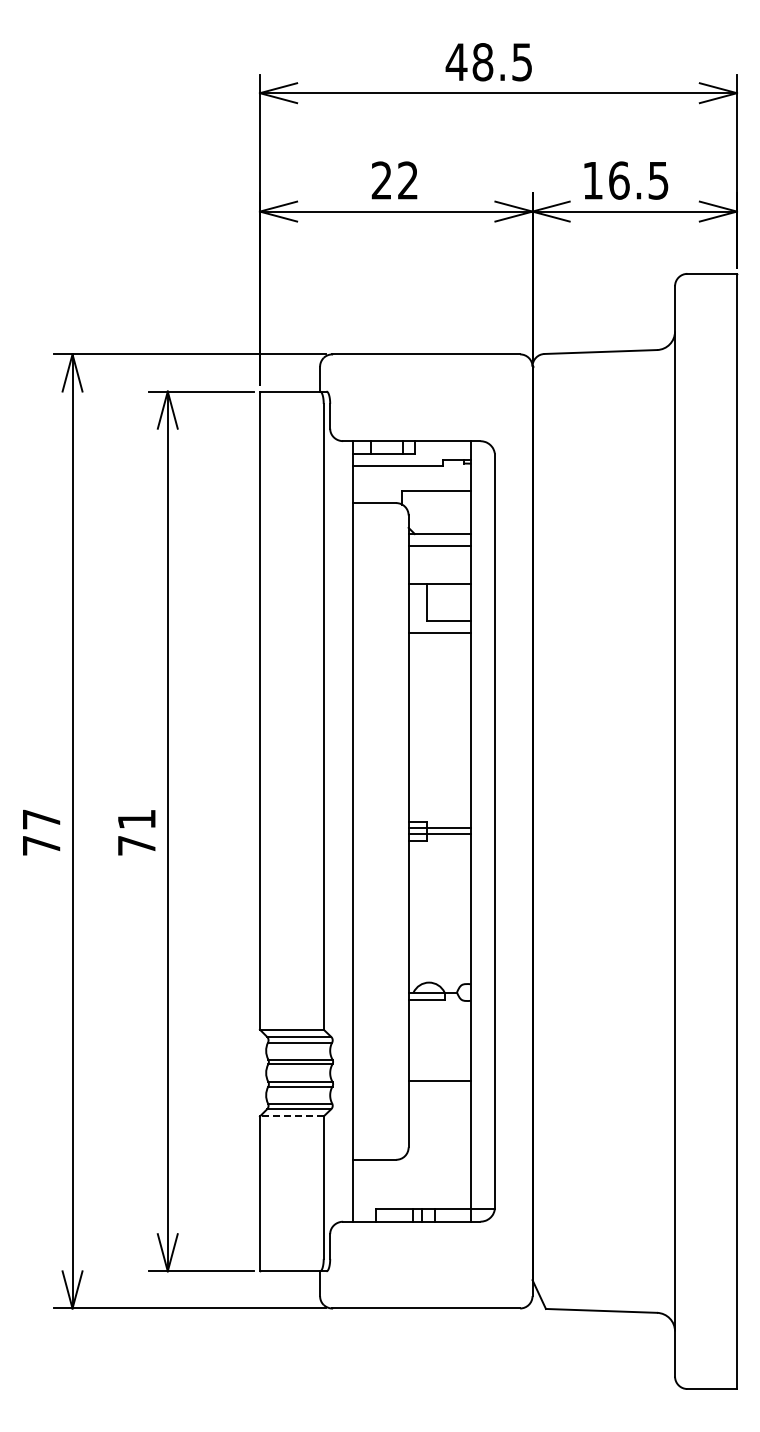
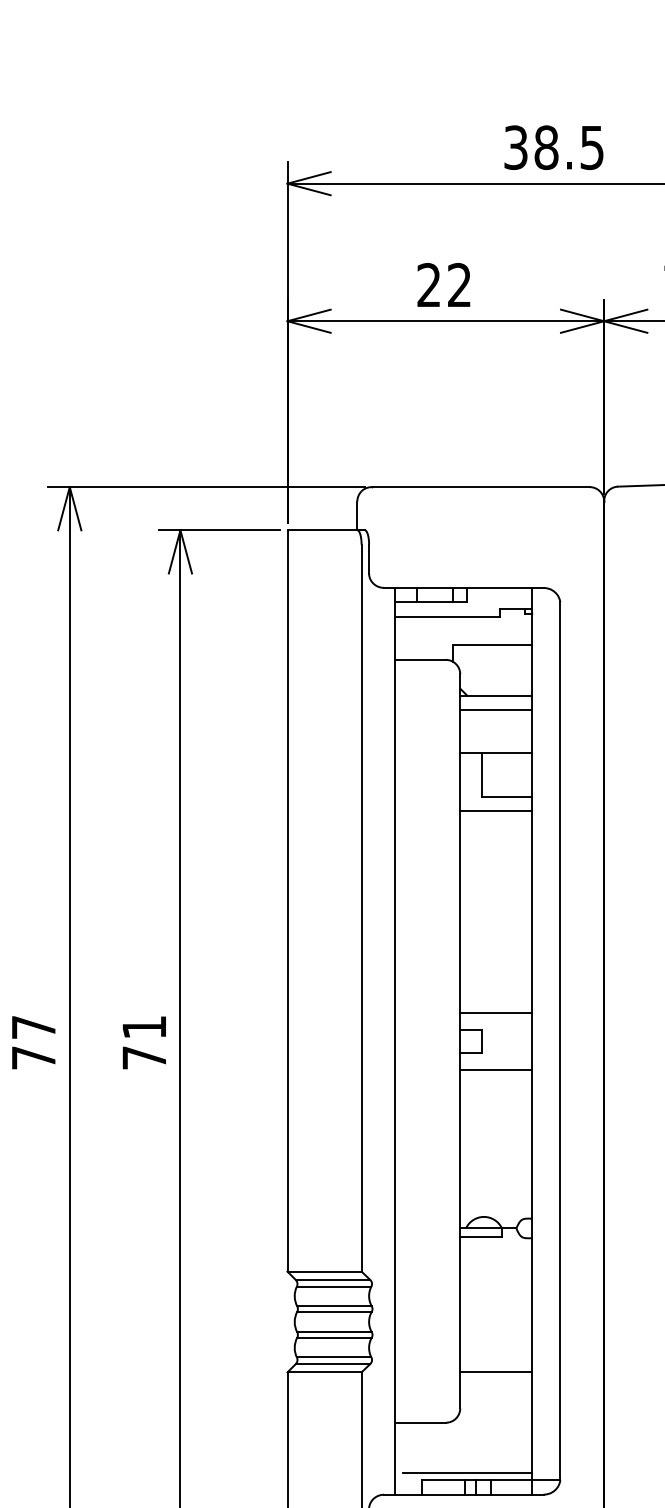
text: (456, 62) -> (515, 148), 48.5 -> 38.5
line: (439, 828) -> (496, 1070), moved
line: (439, 833) -> (496, 1012), moved
line: (439, 1081) -> (496, 1372), moved
line: (291, 1116) -> (324, 1372), dashed -> solid
line: (414, 1203) -> (467, 1473), added

